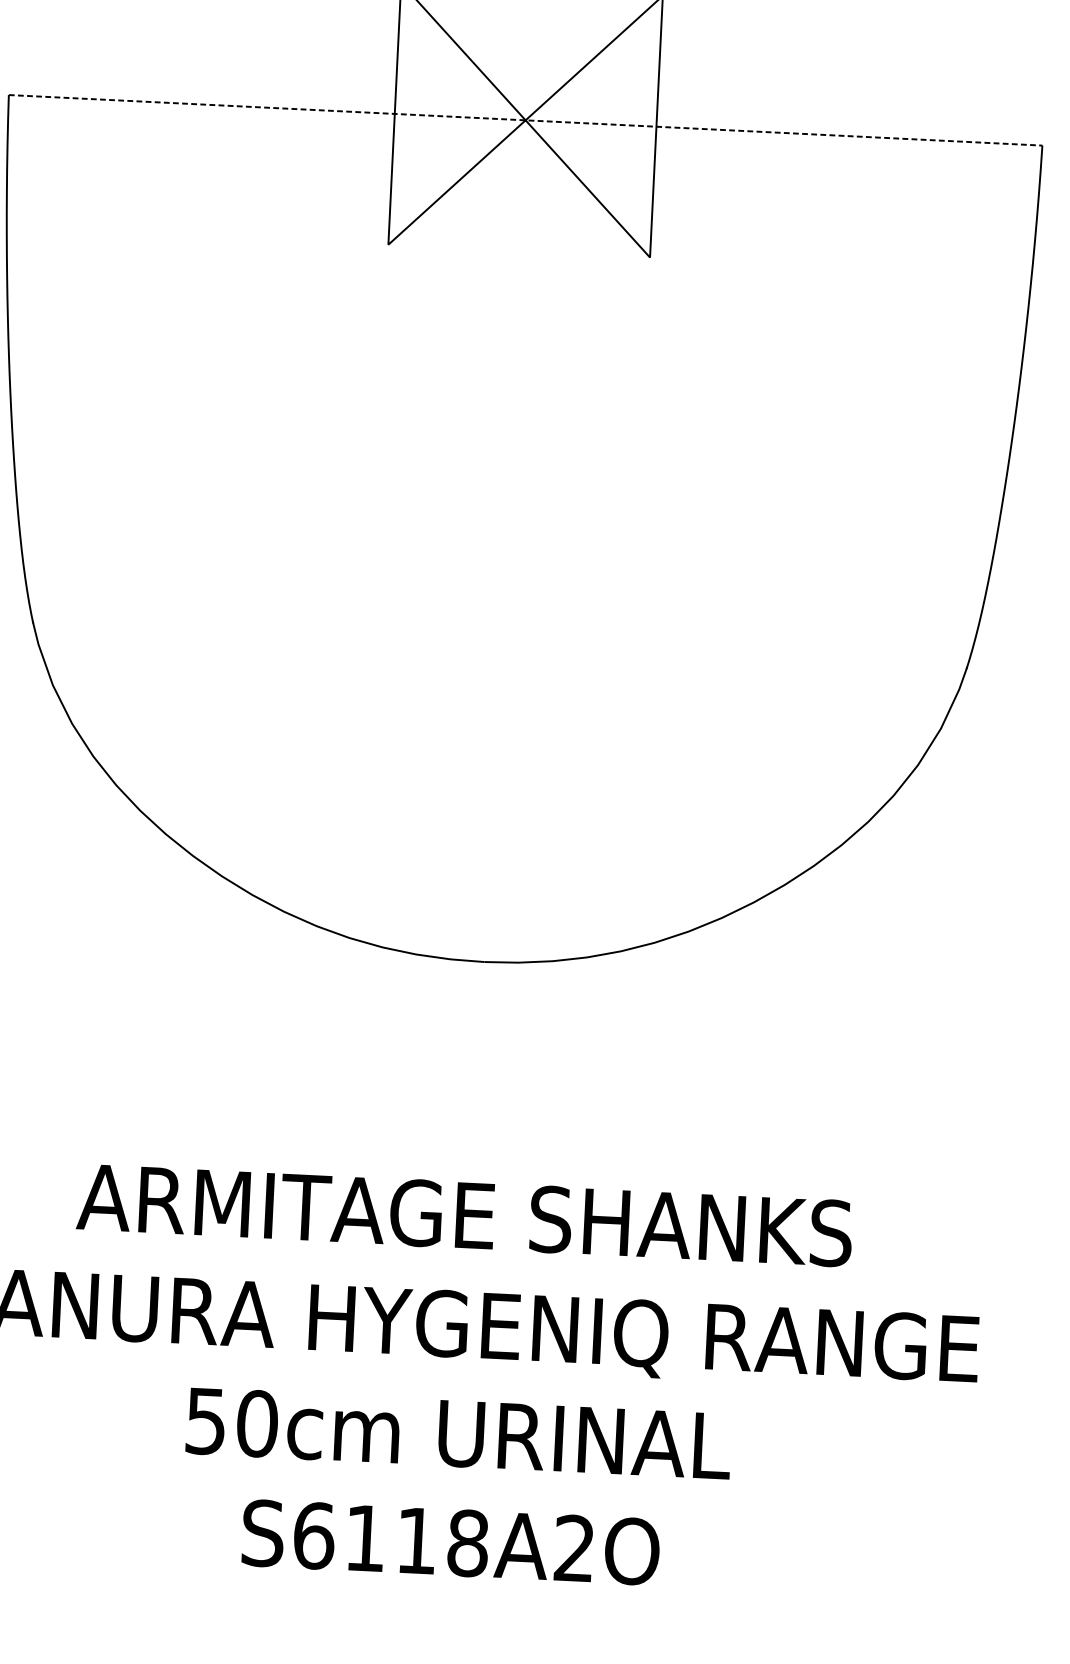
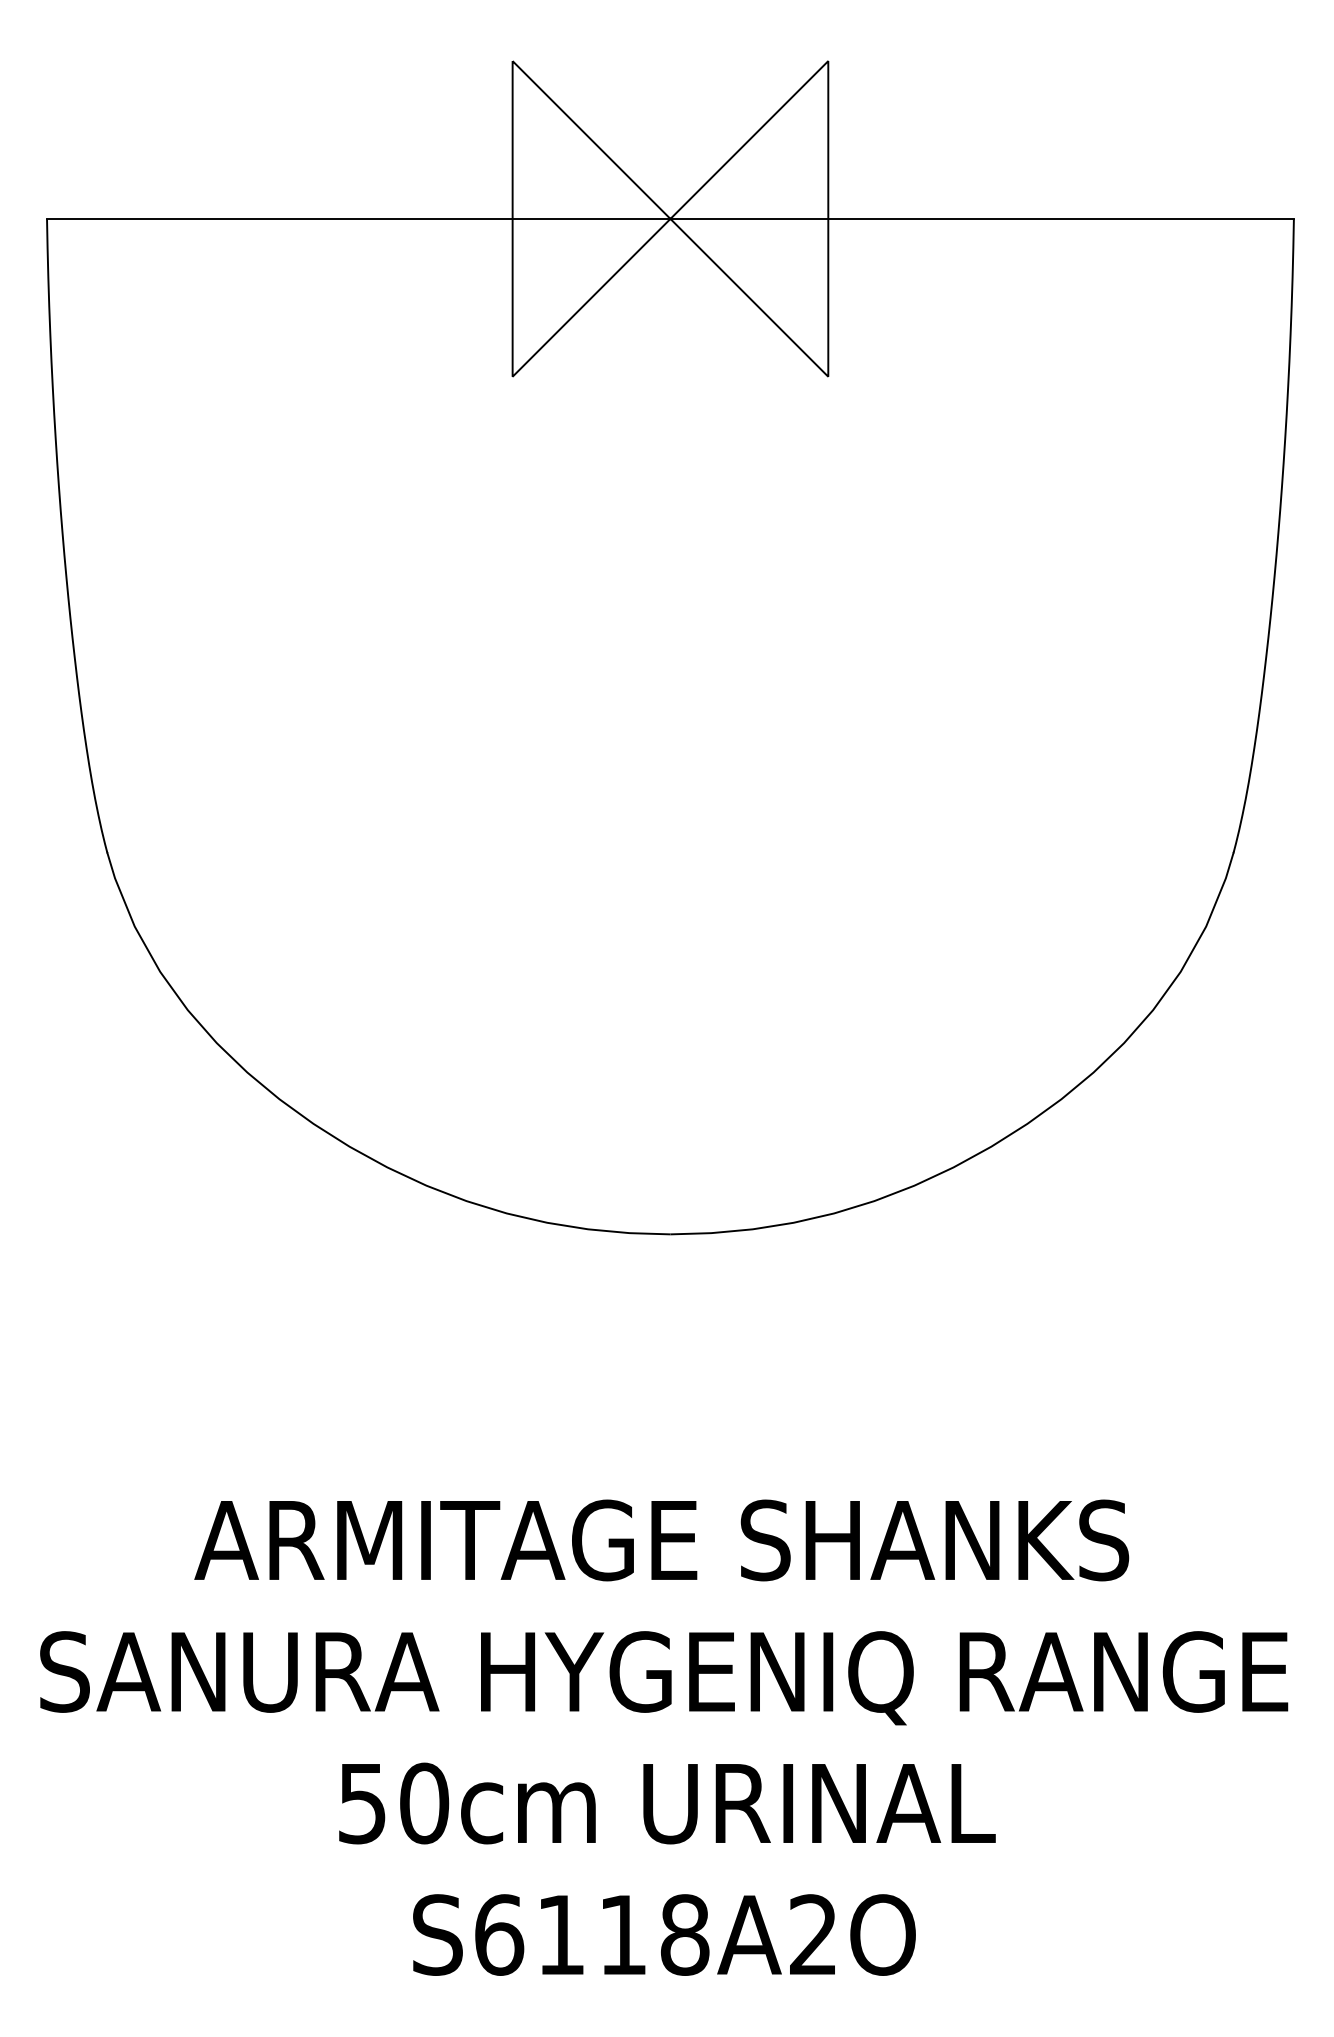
line: (525, 119) -> (670, 218), dashed -> solid

